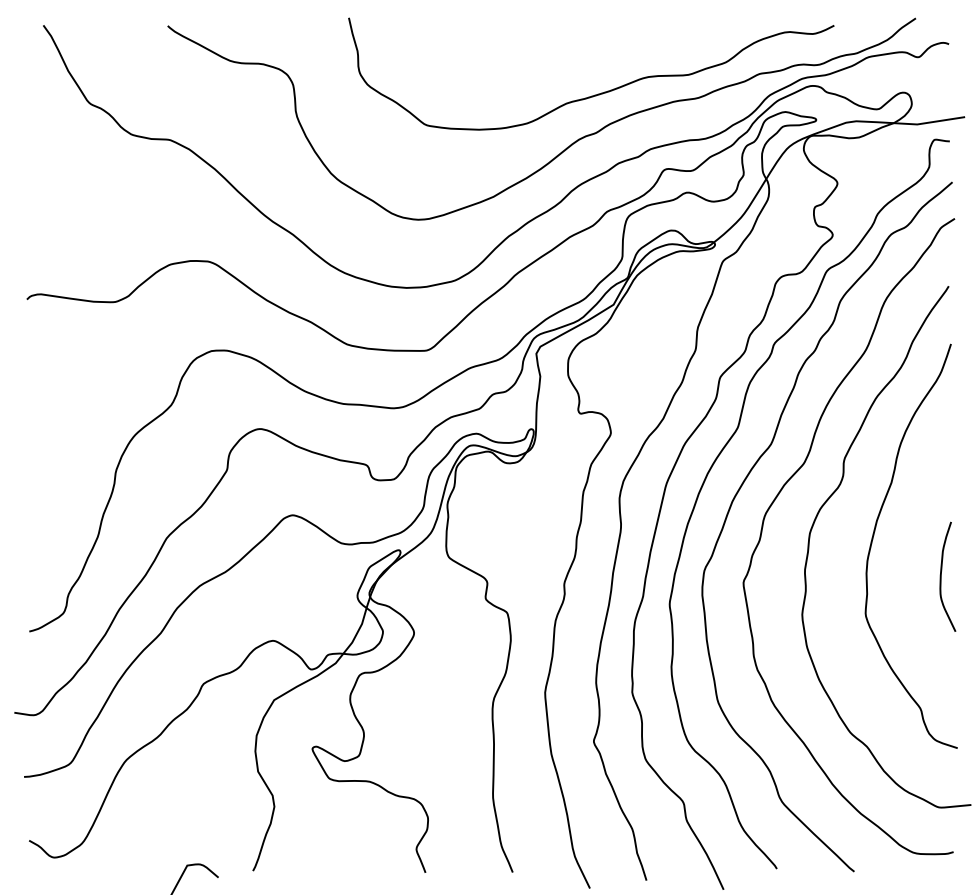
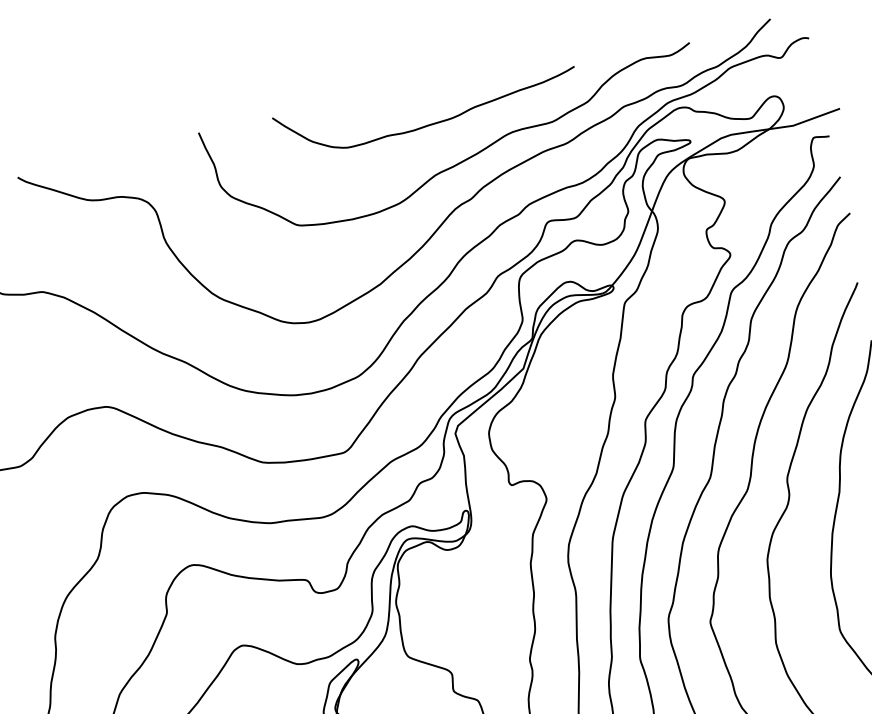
curve: (570, 53) -> (429, 124), added

